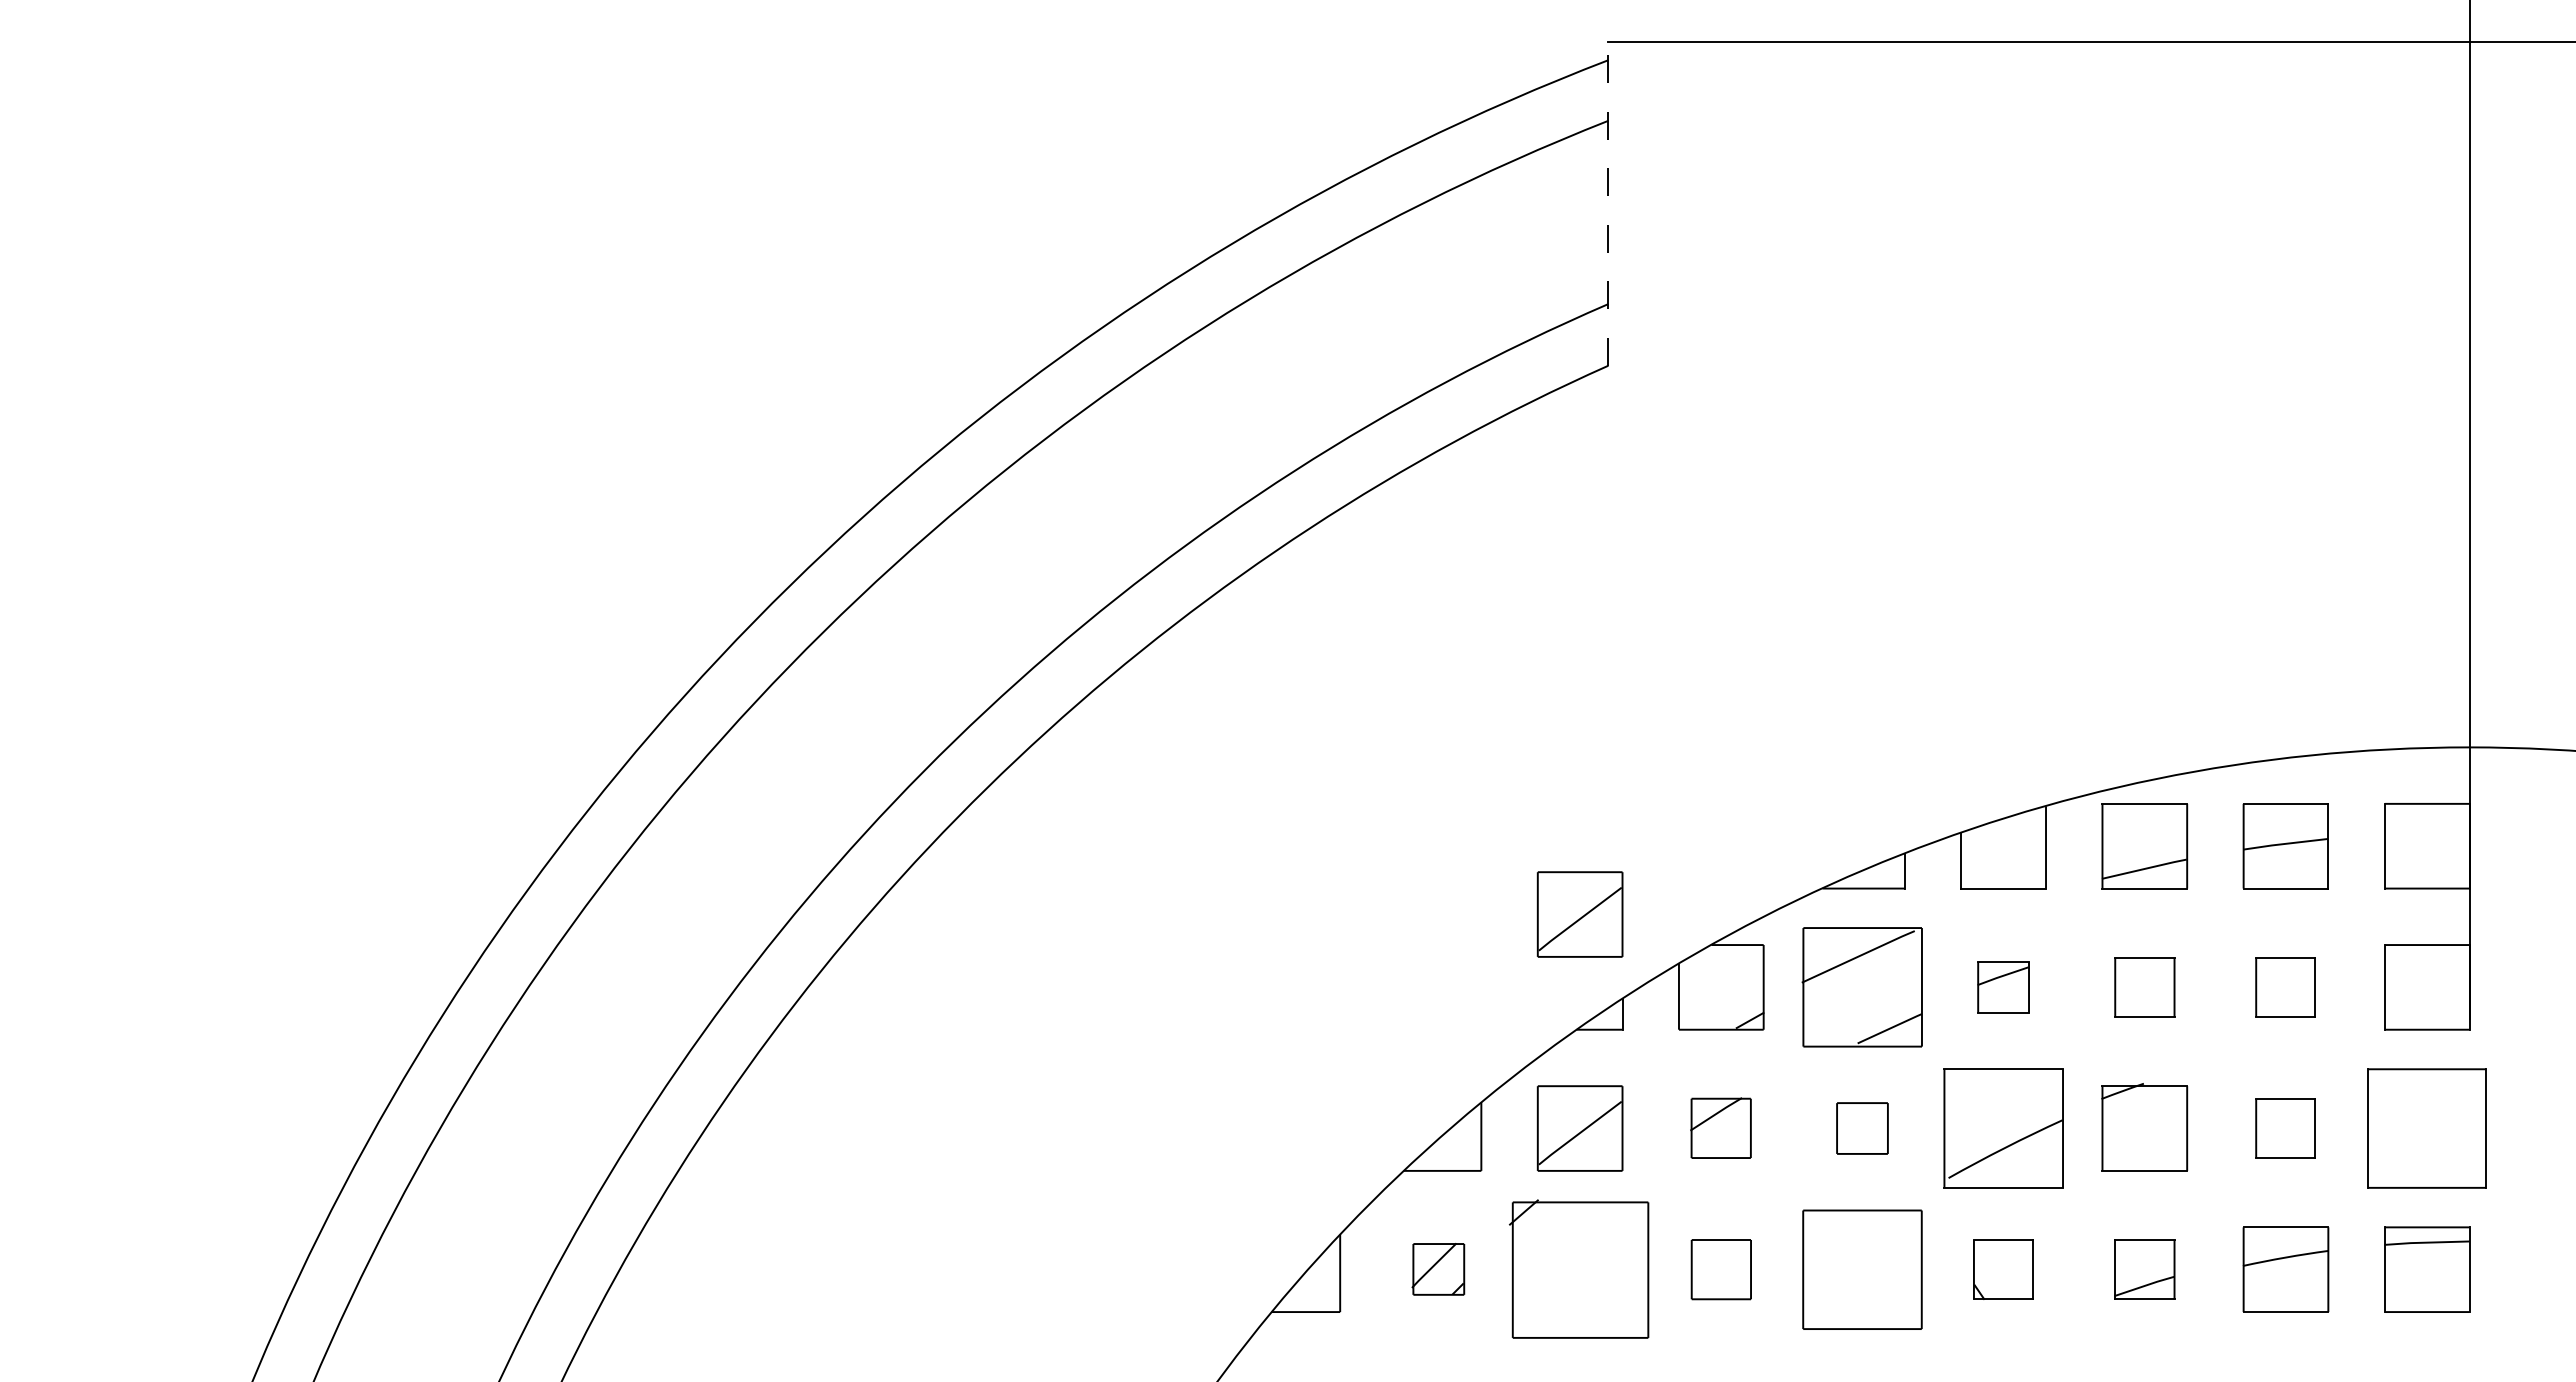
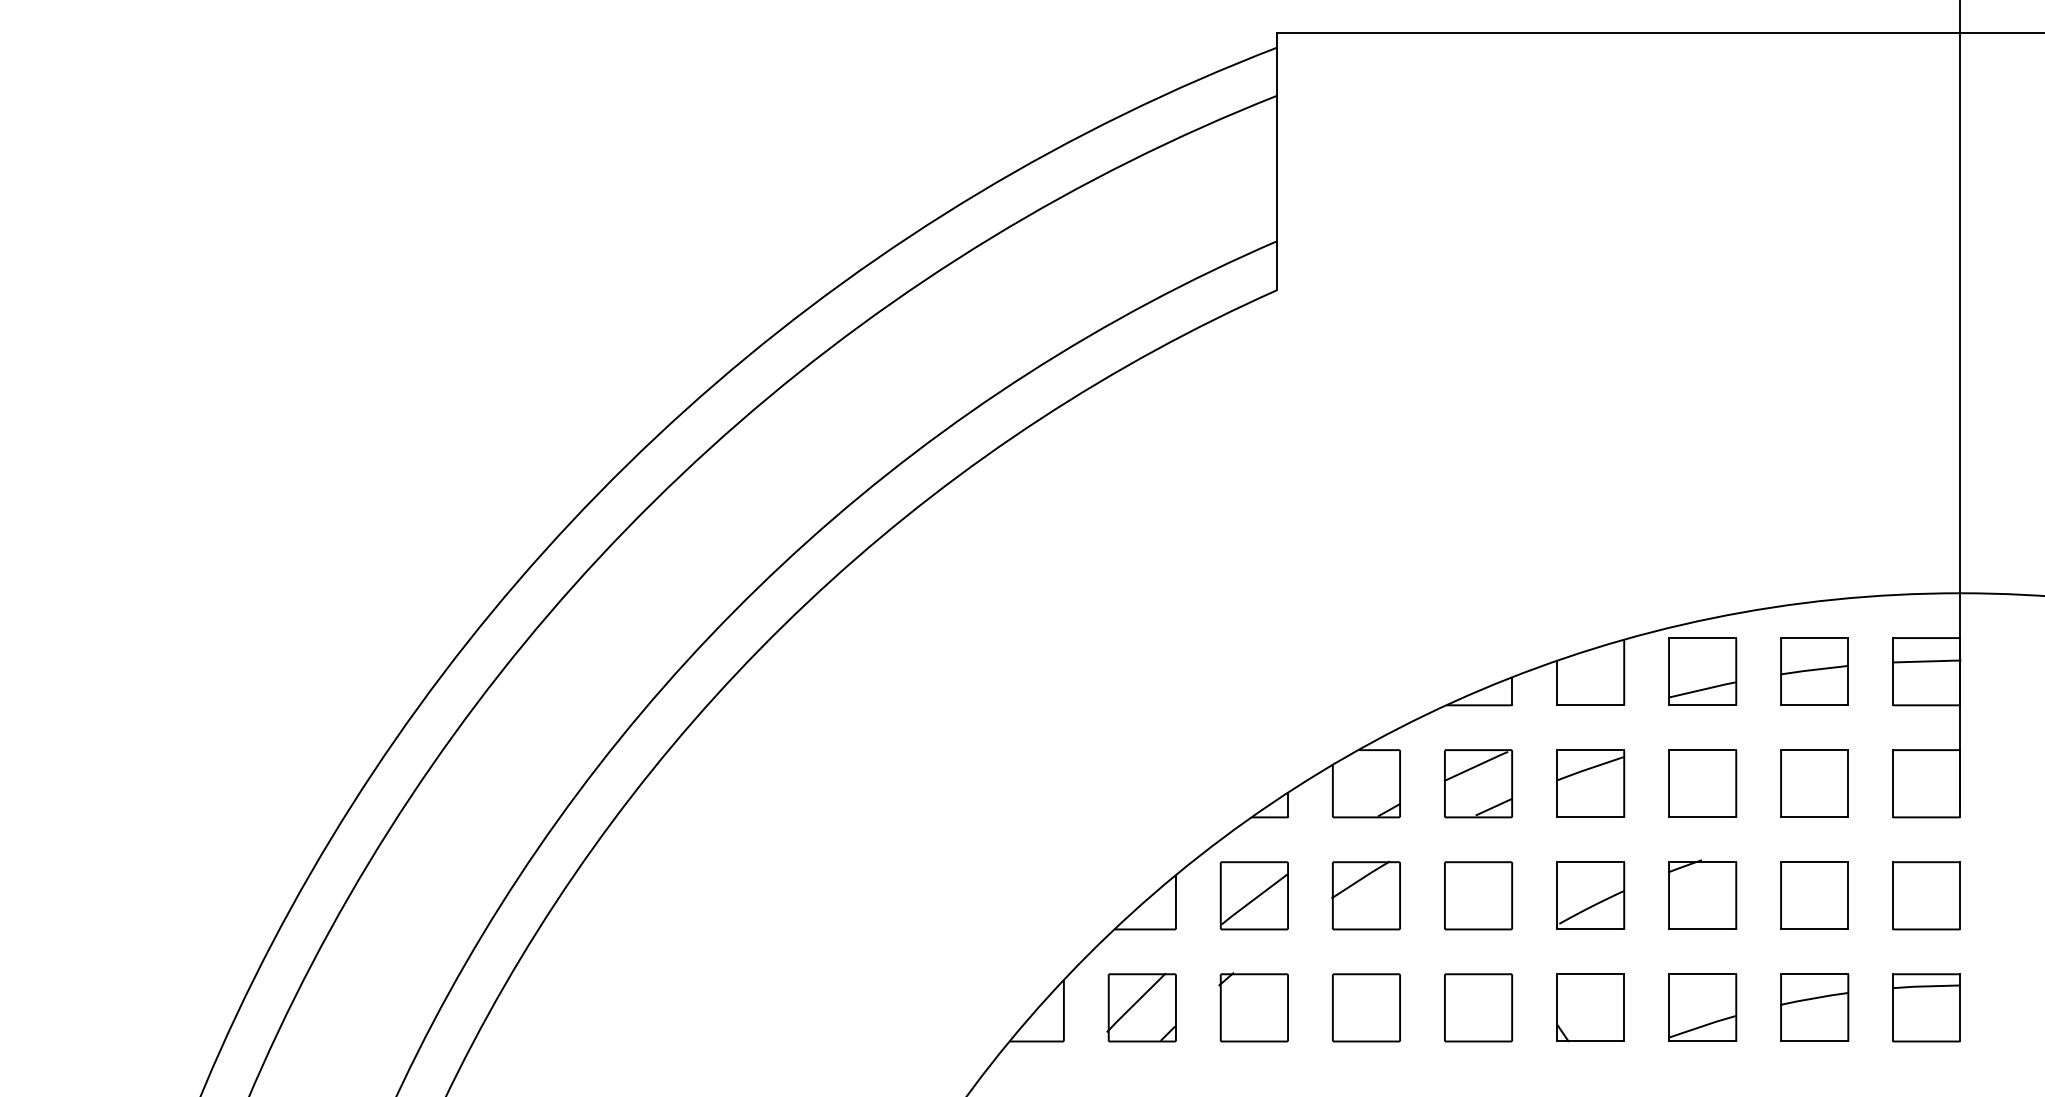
line: (1608, 203) -> (1276, 161), dashed -> solid
line: (2426, 833) -> (1926, 661), added
part: (1579, 914) -> (1253, 725), removed
part: (1861, 987) -> (1477, 783), size x0.71
part: (2003, 987) -> (1590, 783), size x1.67
part: (2144, 987) -> (1702, 783), size x1.43
part: (2285, 987) -> (1814, 783), size x1.43
part: (1720, 1127) -> (1365, 894), size x1.43
part: (1862, 1128) -> (1478, 895), size x1.67
part: (2003, 1128) -> (1590, 895), size x0.71
part: (2285, 1128) -> (1814, 895), size x1.43
part: (2427, 1128) -> (1927, 895), size x0.71
part: (1438, 1268) -> (1141, 1006), size x1.67
part: (1579, 1268) -> (1253, 1006), size x0.62
part: (1721, 1269) -> (1366, 1007), size x1.43
part: (1862, 1269) -> (1478, 1007), size x0.71
part: (2003, 1269) -> (1590, 1007), size x1.43
part: (2144, 1269) -> (1702, 1007), size x1.43

